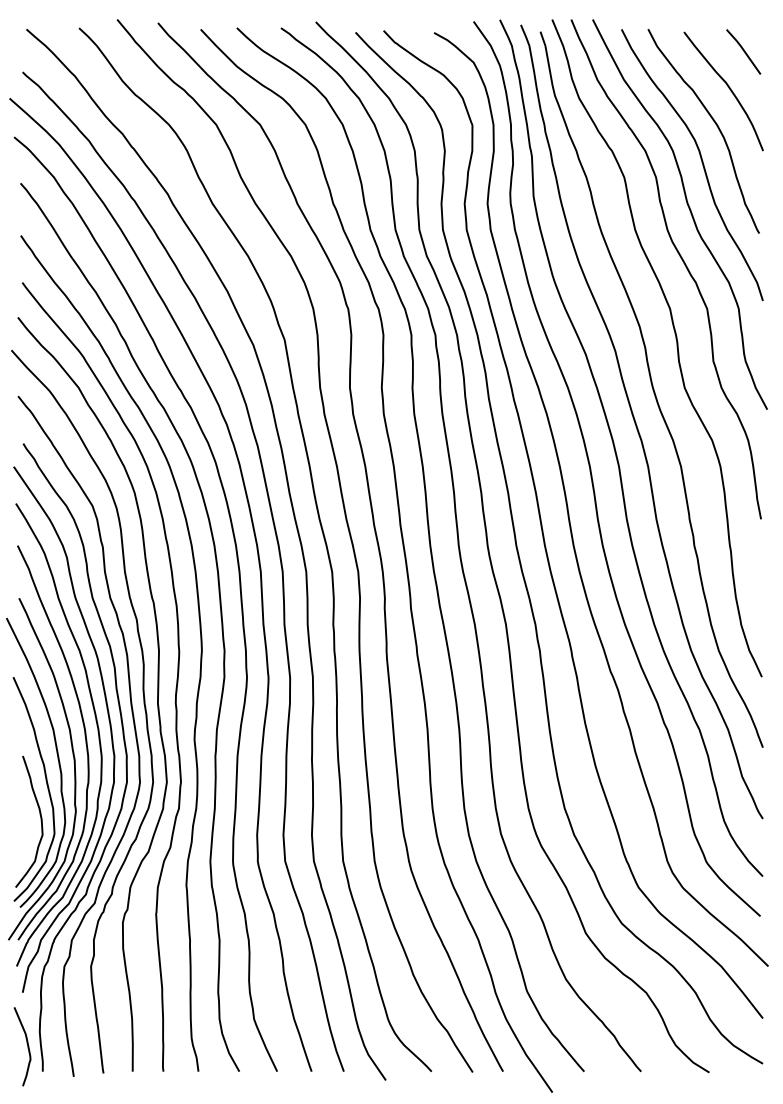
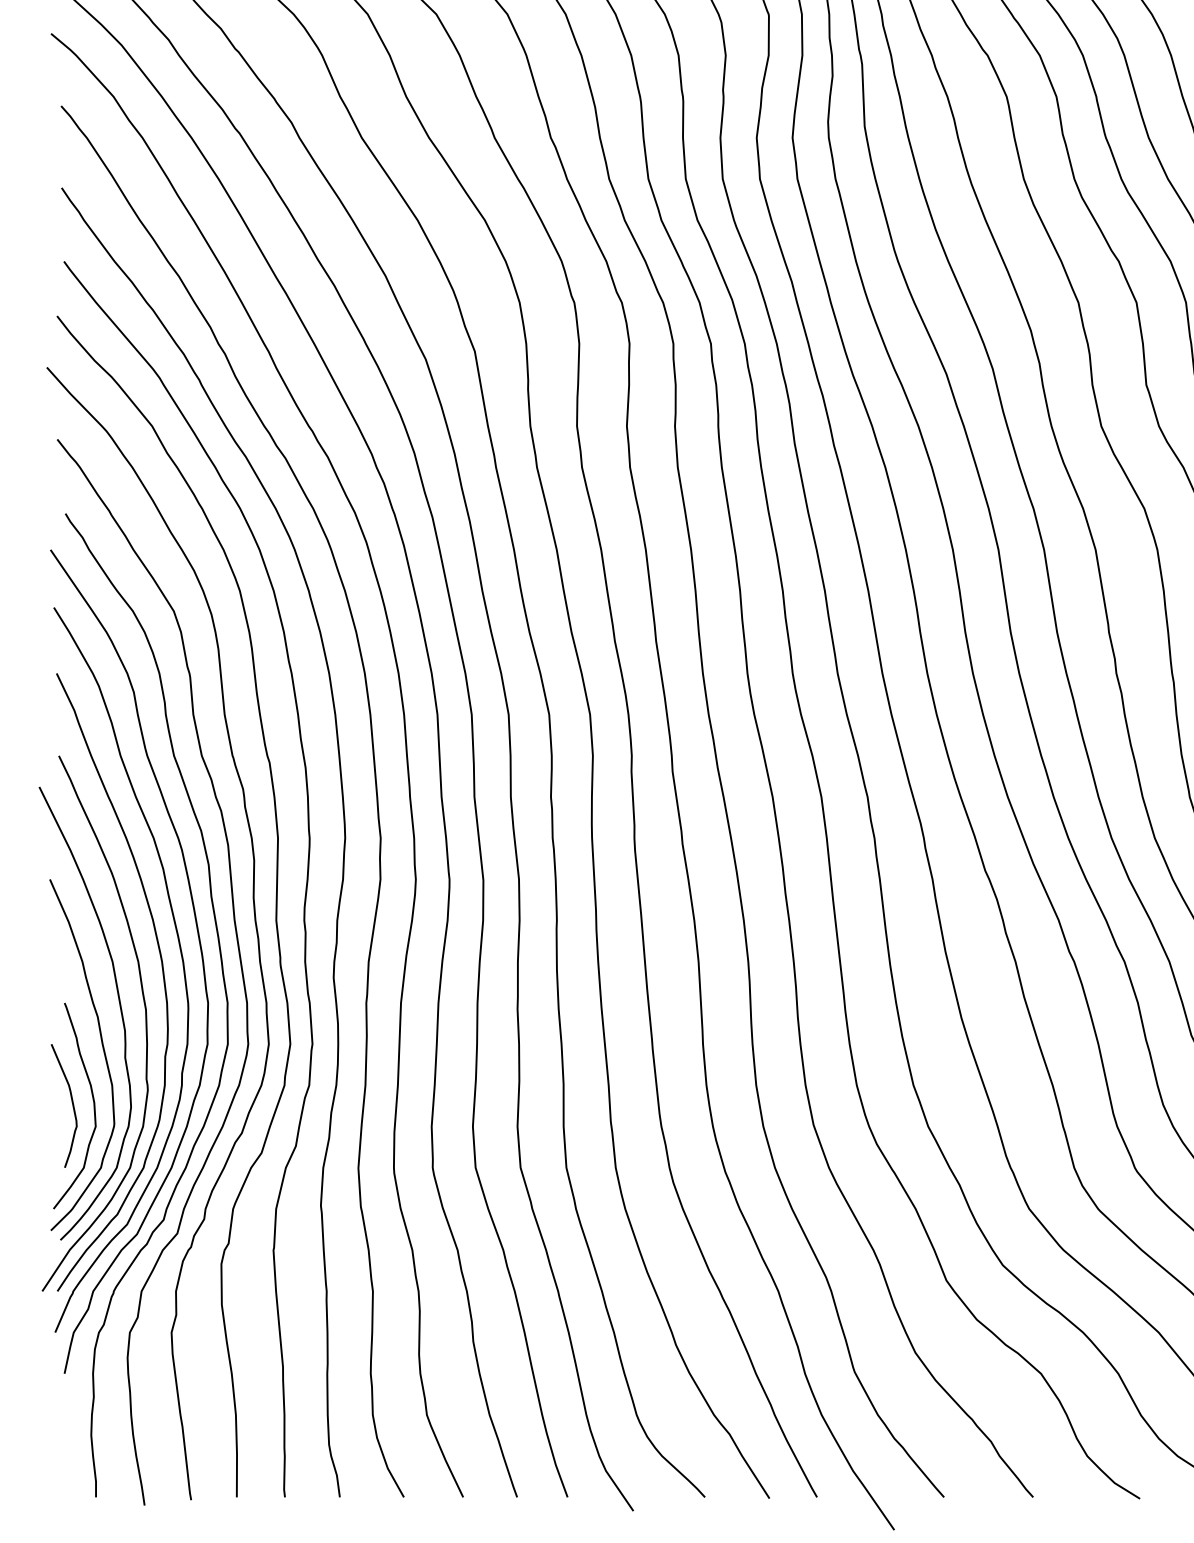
curve: (26, 1043) -> (70, 1100), moved

